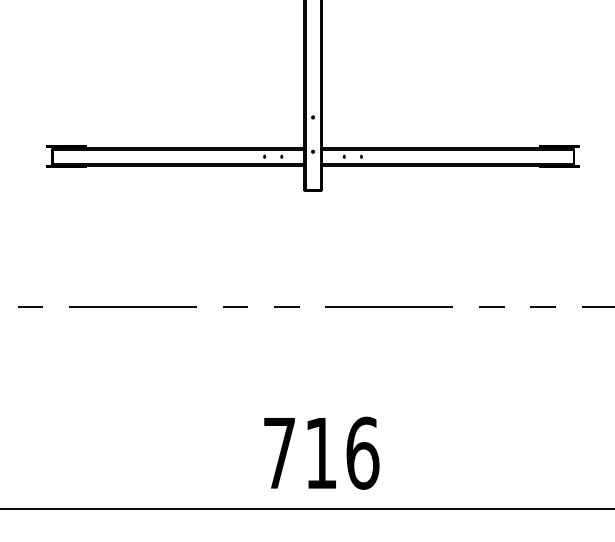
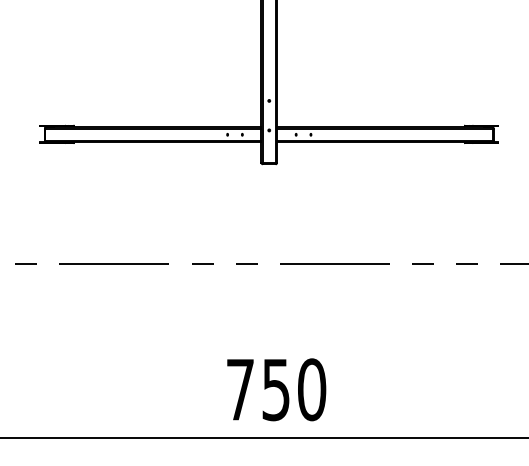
text: (342, 452) -> (294, 389), 716 -> 750

